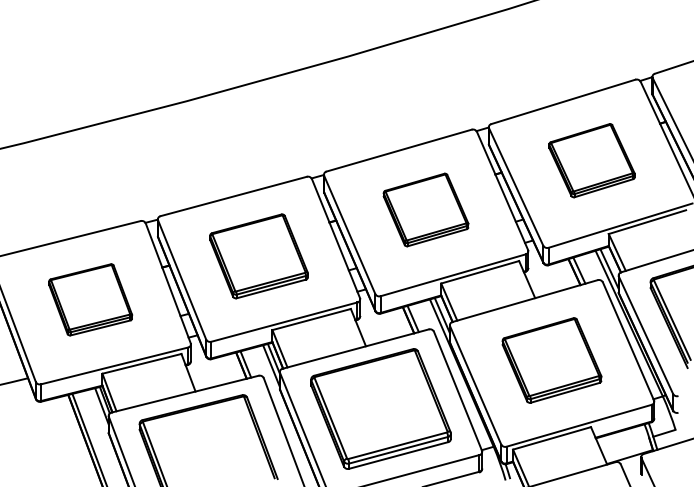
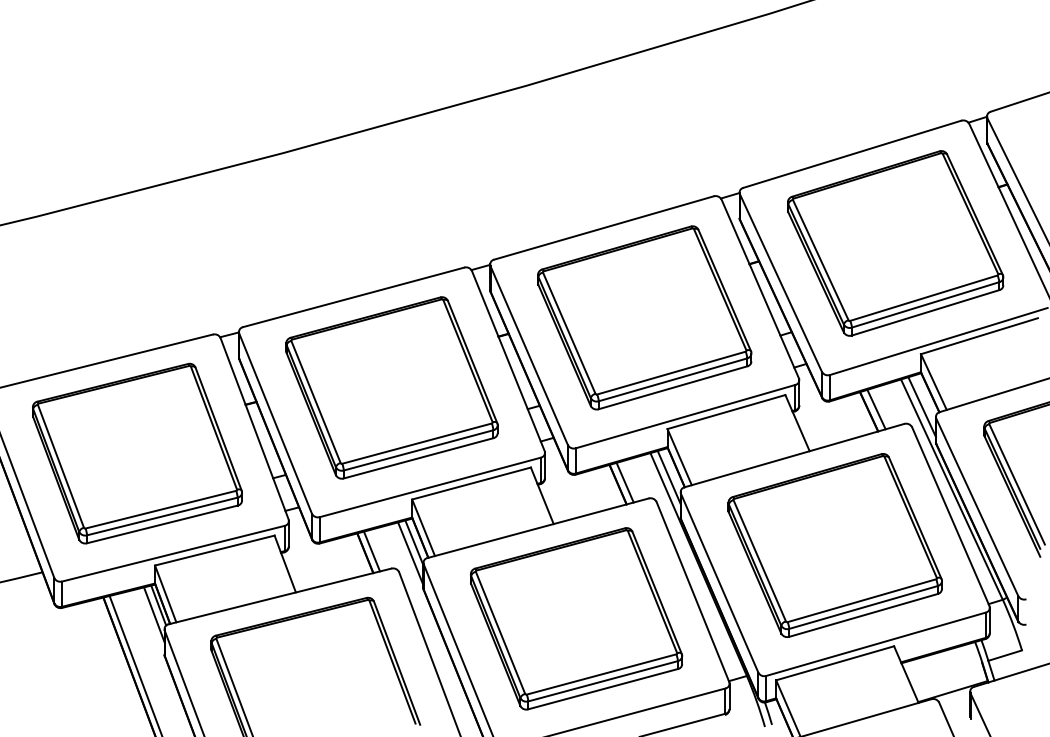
part: (591, 160) -> (894, 242), size x1.67
part: (425, 209) -> (643, 317), size x1.67
part: (258, 256) -> (391, 388), size x1.43
part: (90, 299) -> (136, 453), size x1.67
part: (551, 360) -> (834, 545), size x1.43

